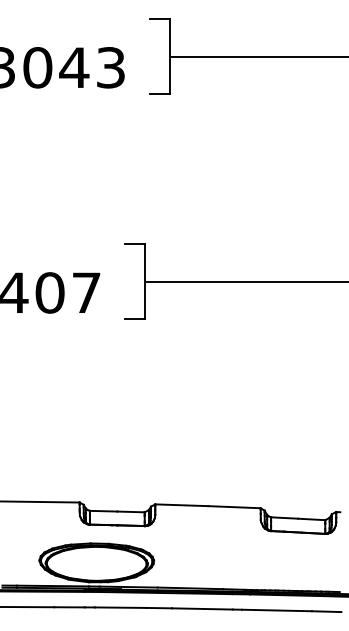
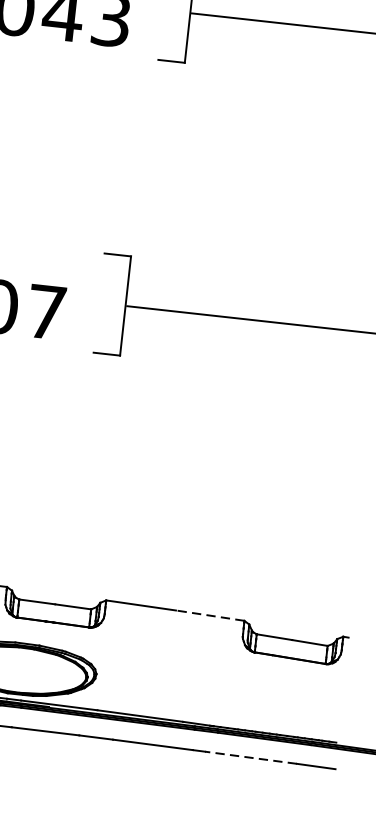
line: (234, 507) -> (210, 616), solid -> dashed
line: (276, 610) -> (250, 757), solid -> dashed

